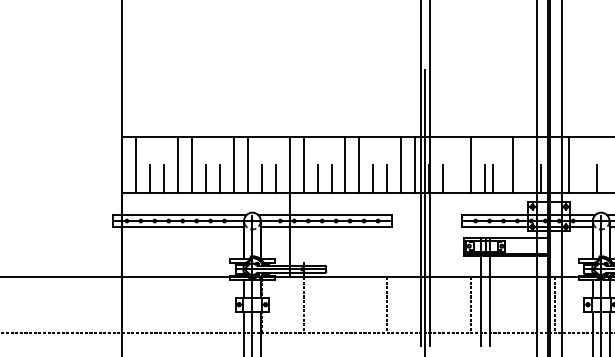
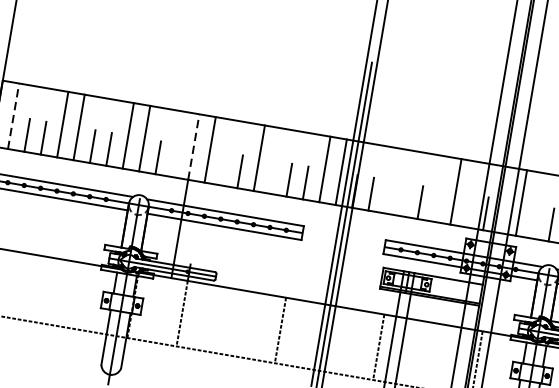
line: (136, 165) -> (13, 116), solid -> dashed
line: (289, 165) -> (193, 147), solid -> dashed
line: (359, 165) -> (275, 161), removed
line: (471, 165) -> (407, 183), removed
line: (275, 179) -> (174, 160), removed
line: (317, 179) -> (223, 169), removed
line: (492, 179) -> (429, 204), removed

